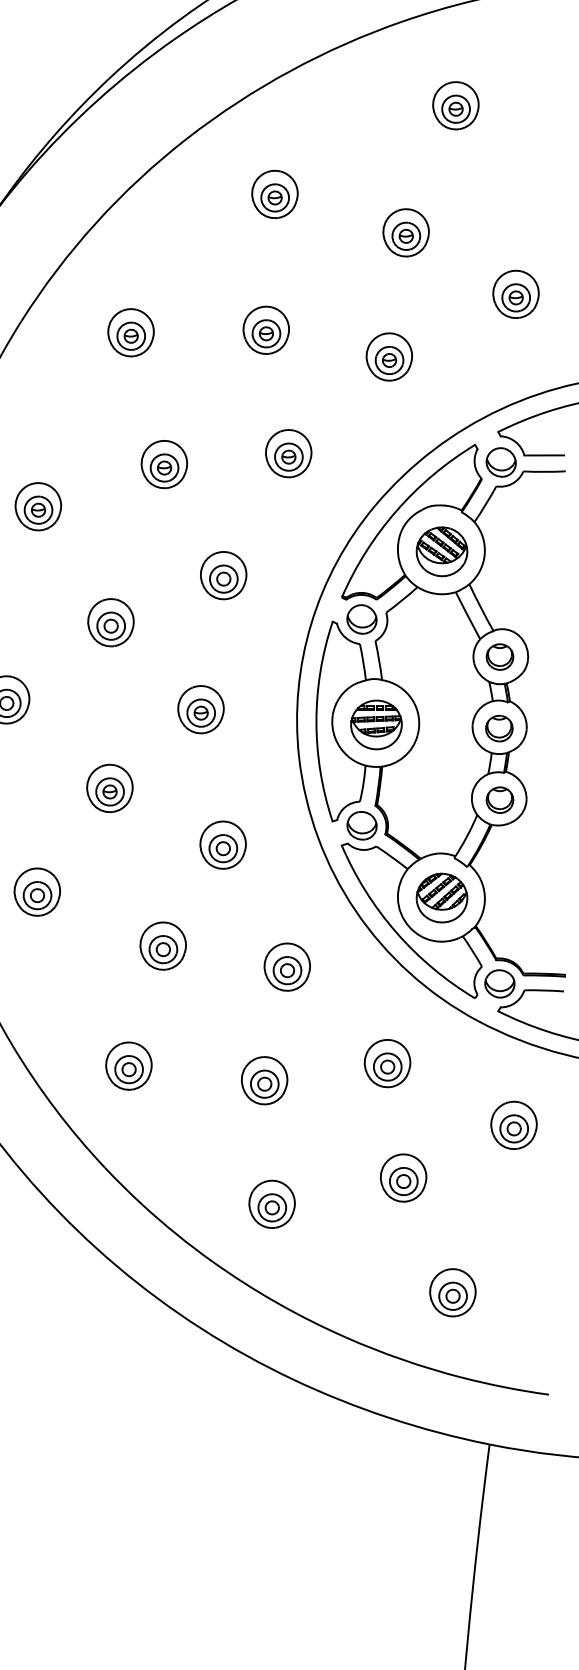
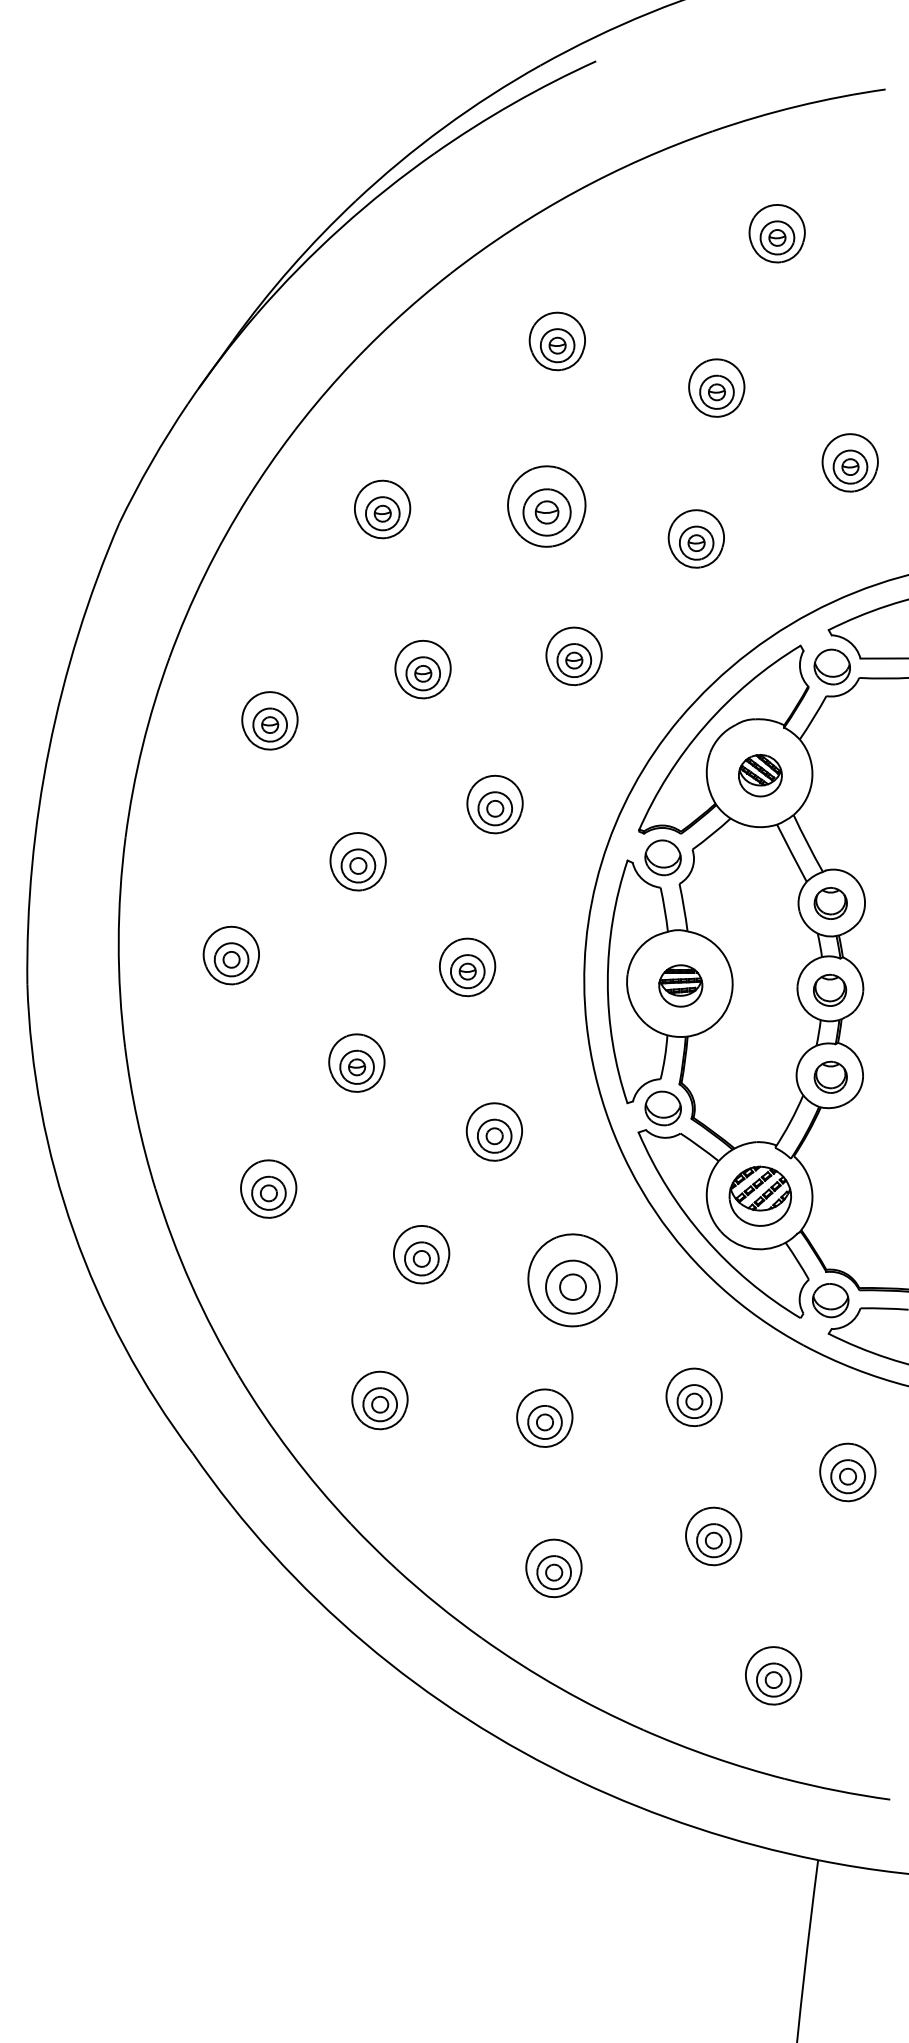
part: (265, 330) -> (546, 506), size x1.4
part: (442, 551) -> (760, 775), size x0.7
part: (376, 724) -> (680, 985), size x0.7
part: (286, 966) -> (571, 1279), size x1.6

